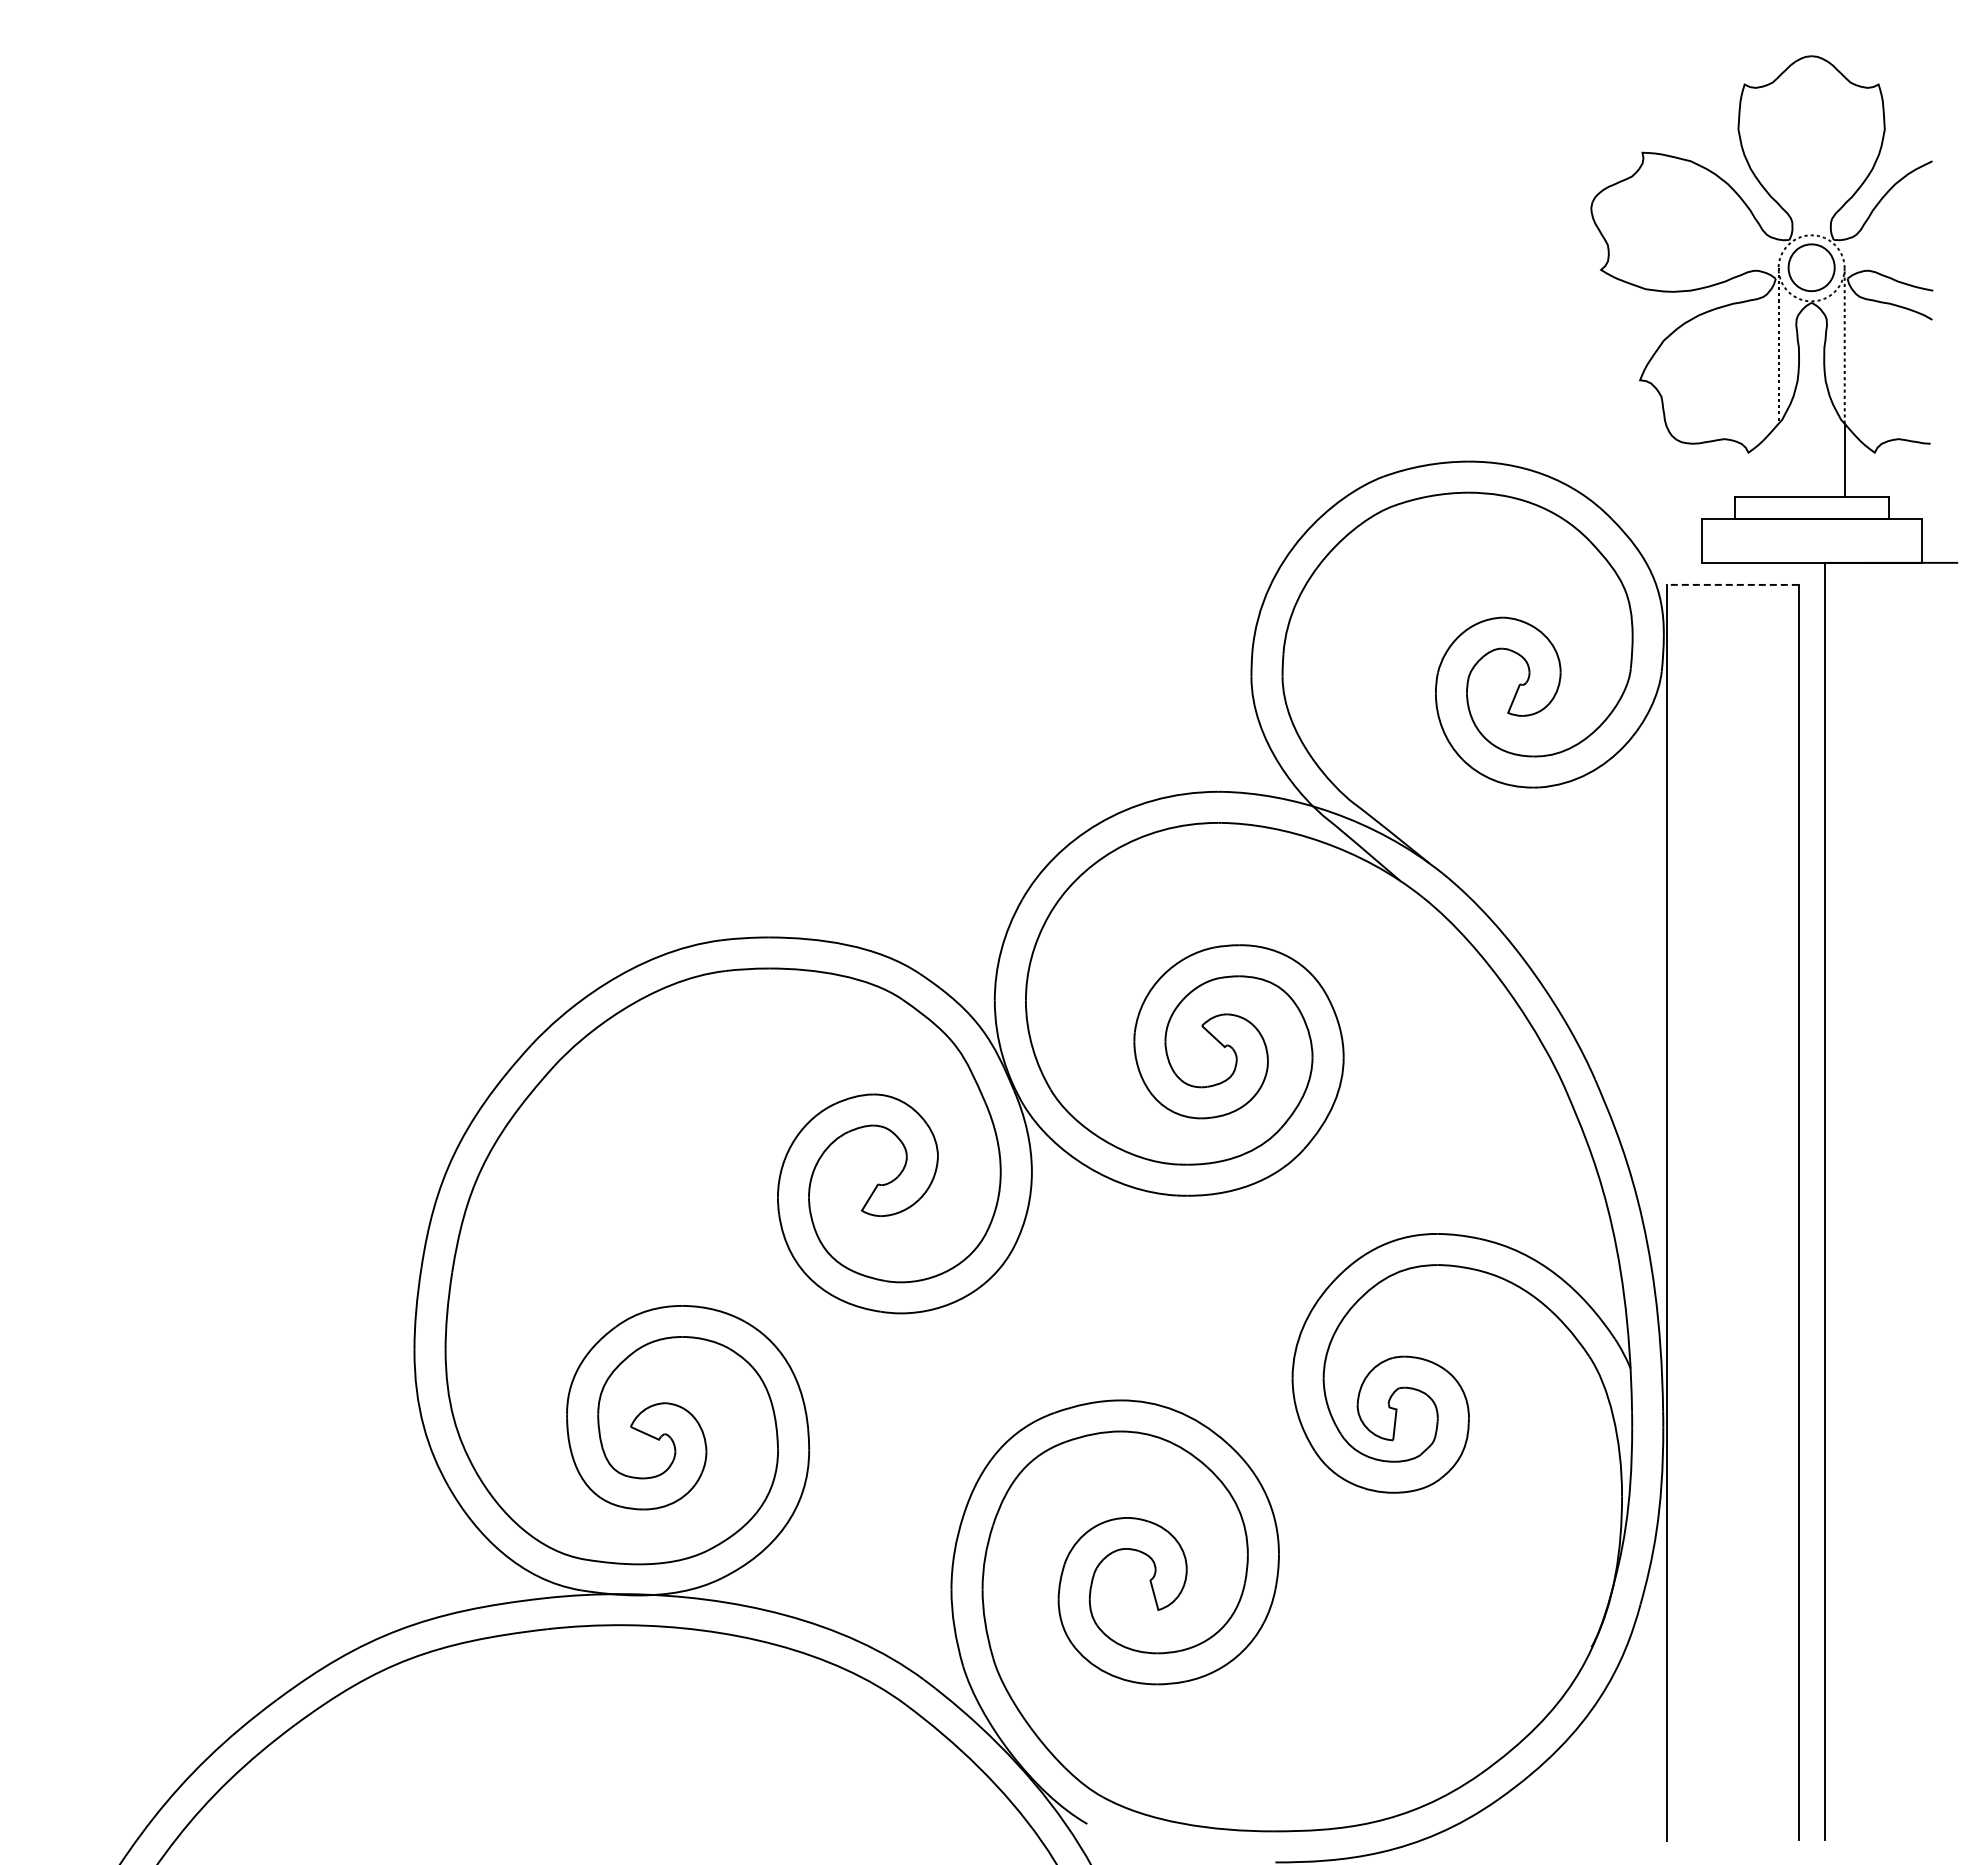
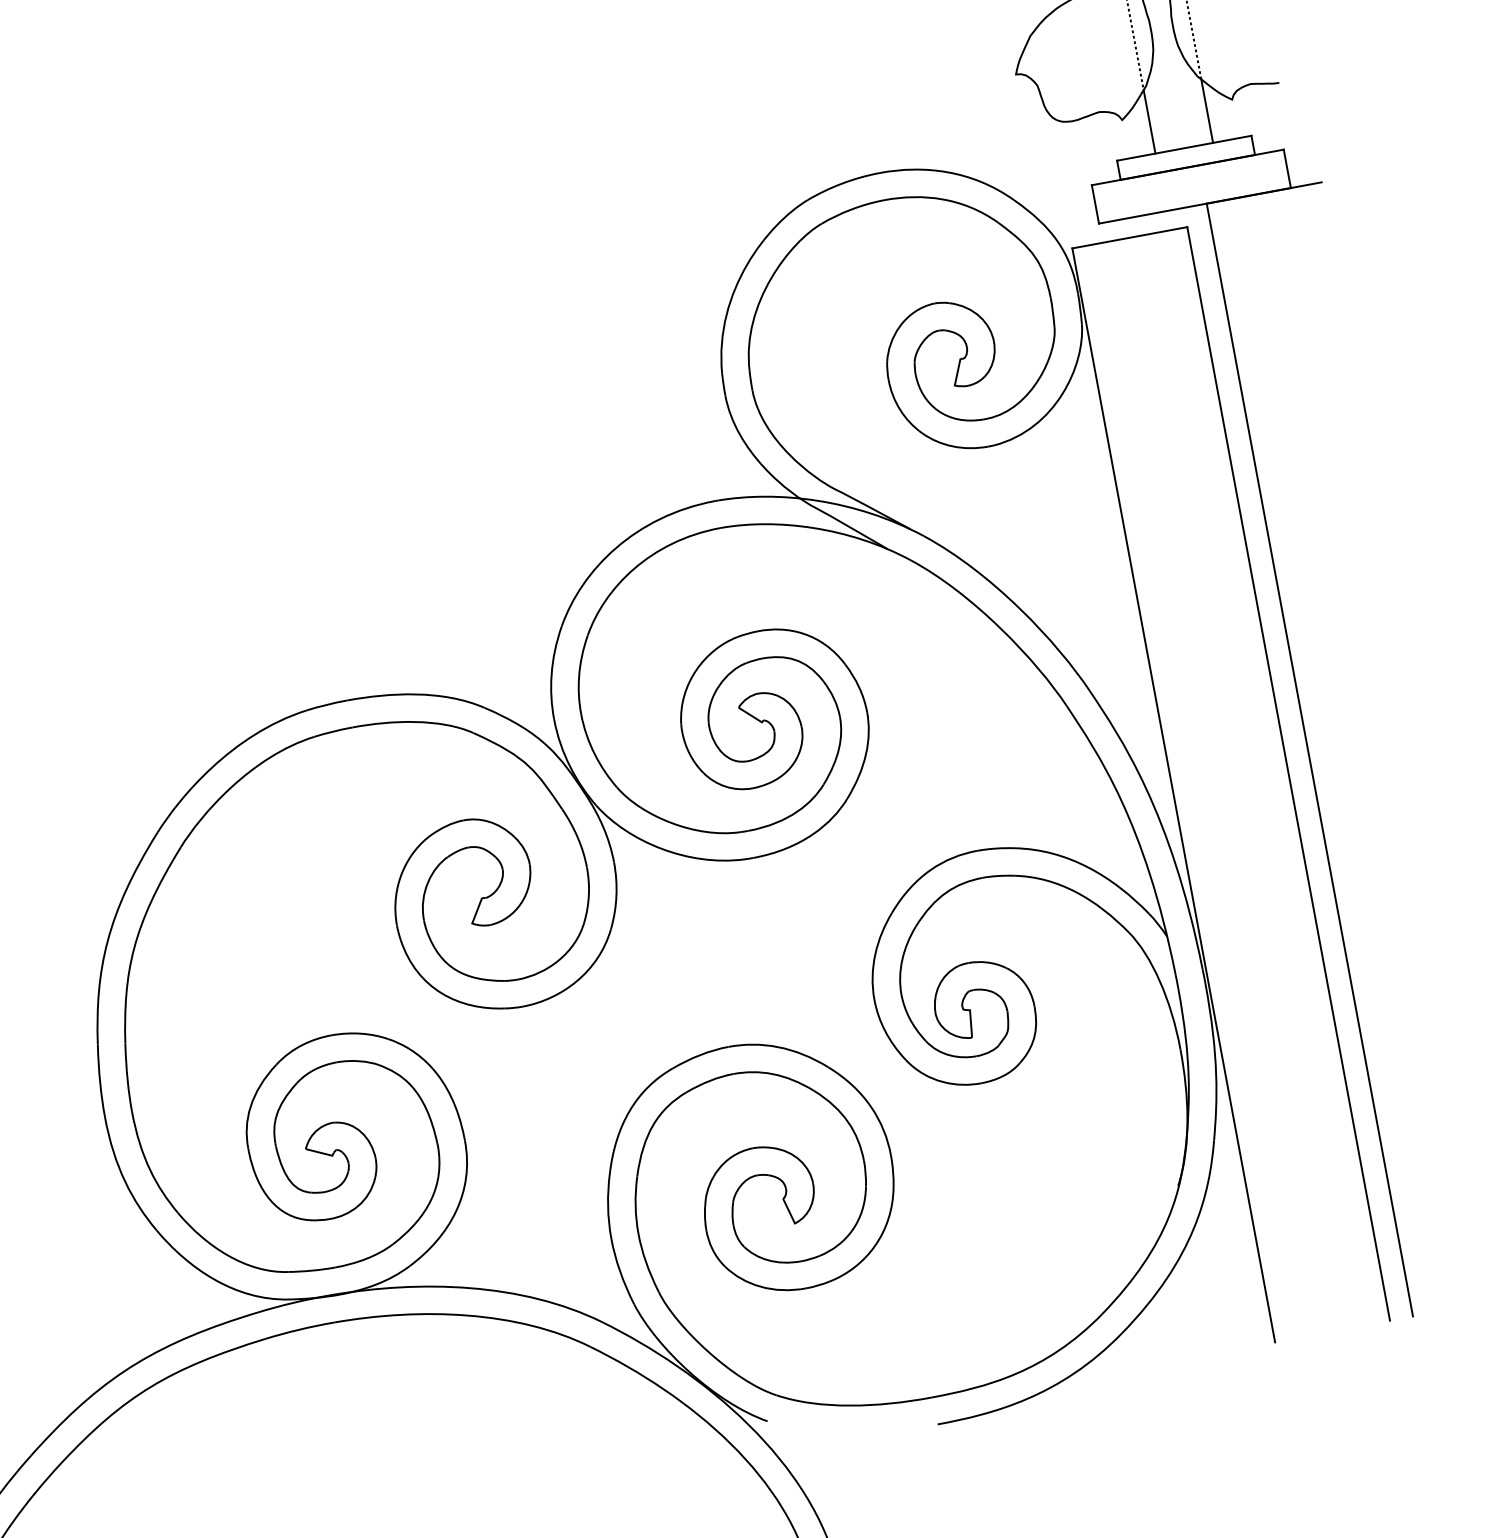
line: (1778, 459) -> (1149, 121), added
line: (1732, 584) -> (1129, 237), dashed -> solid

